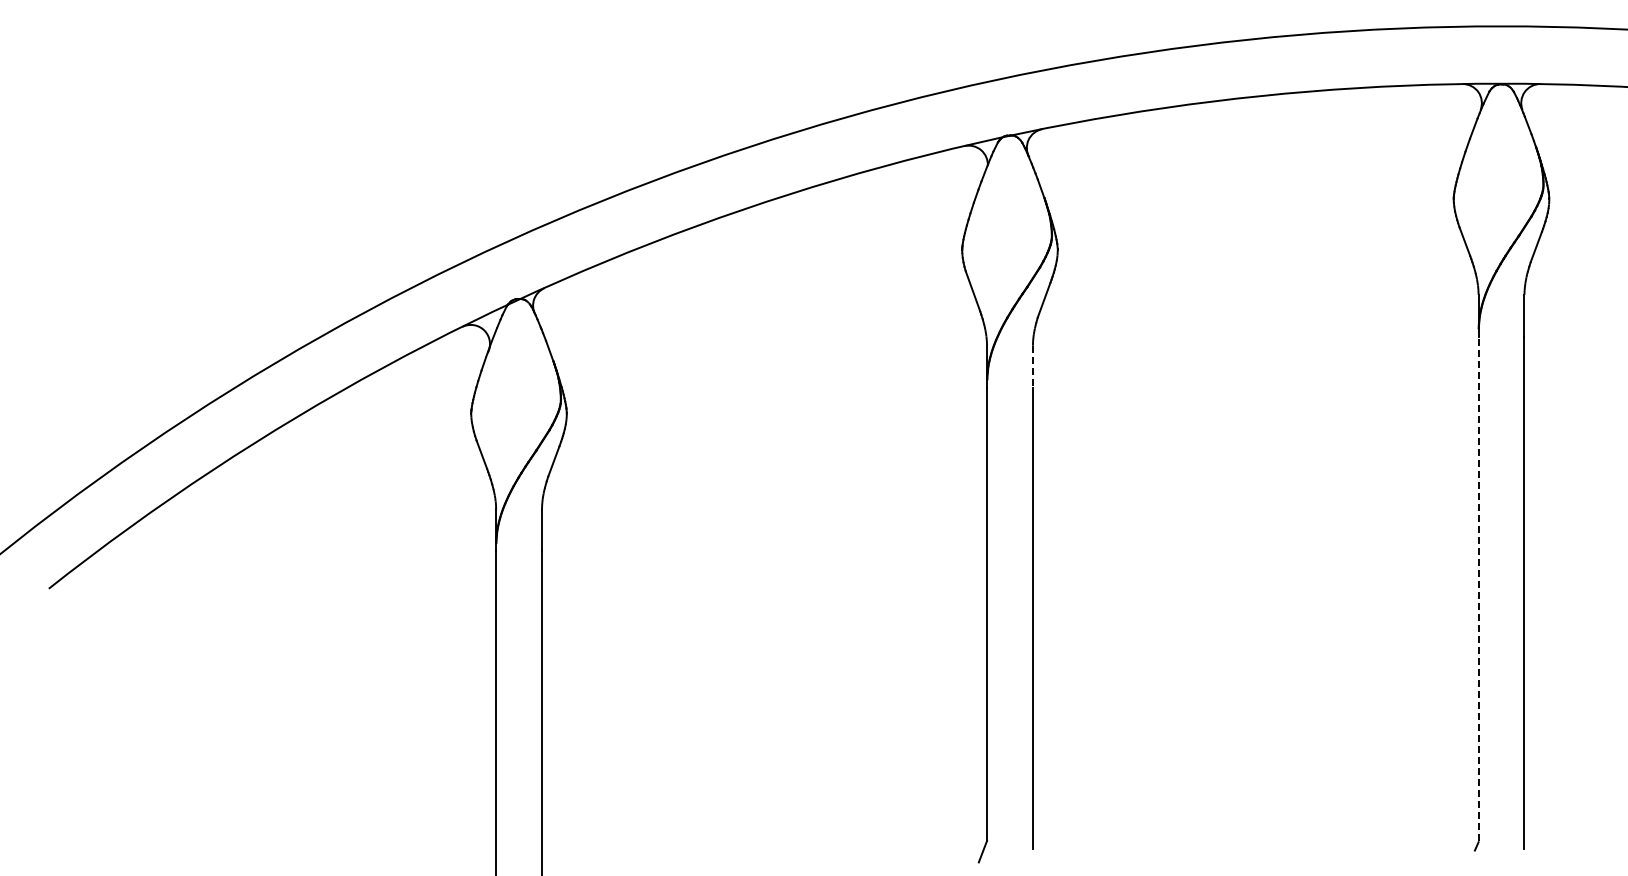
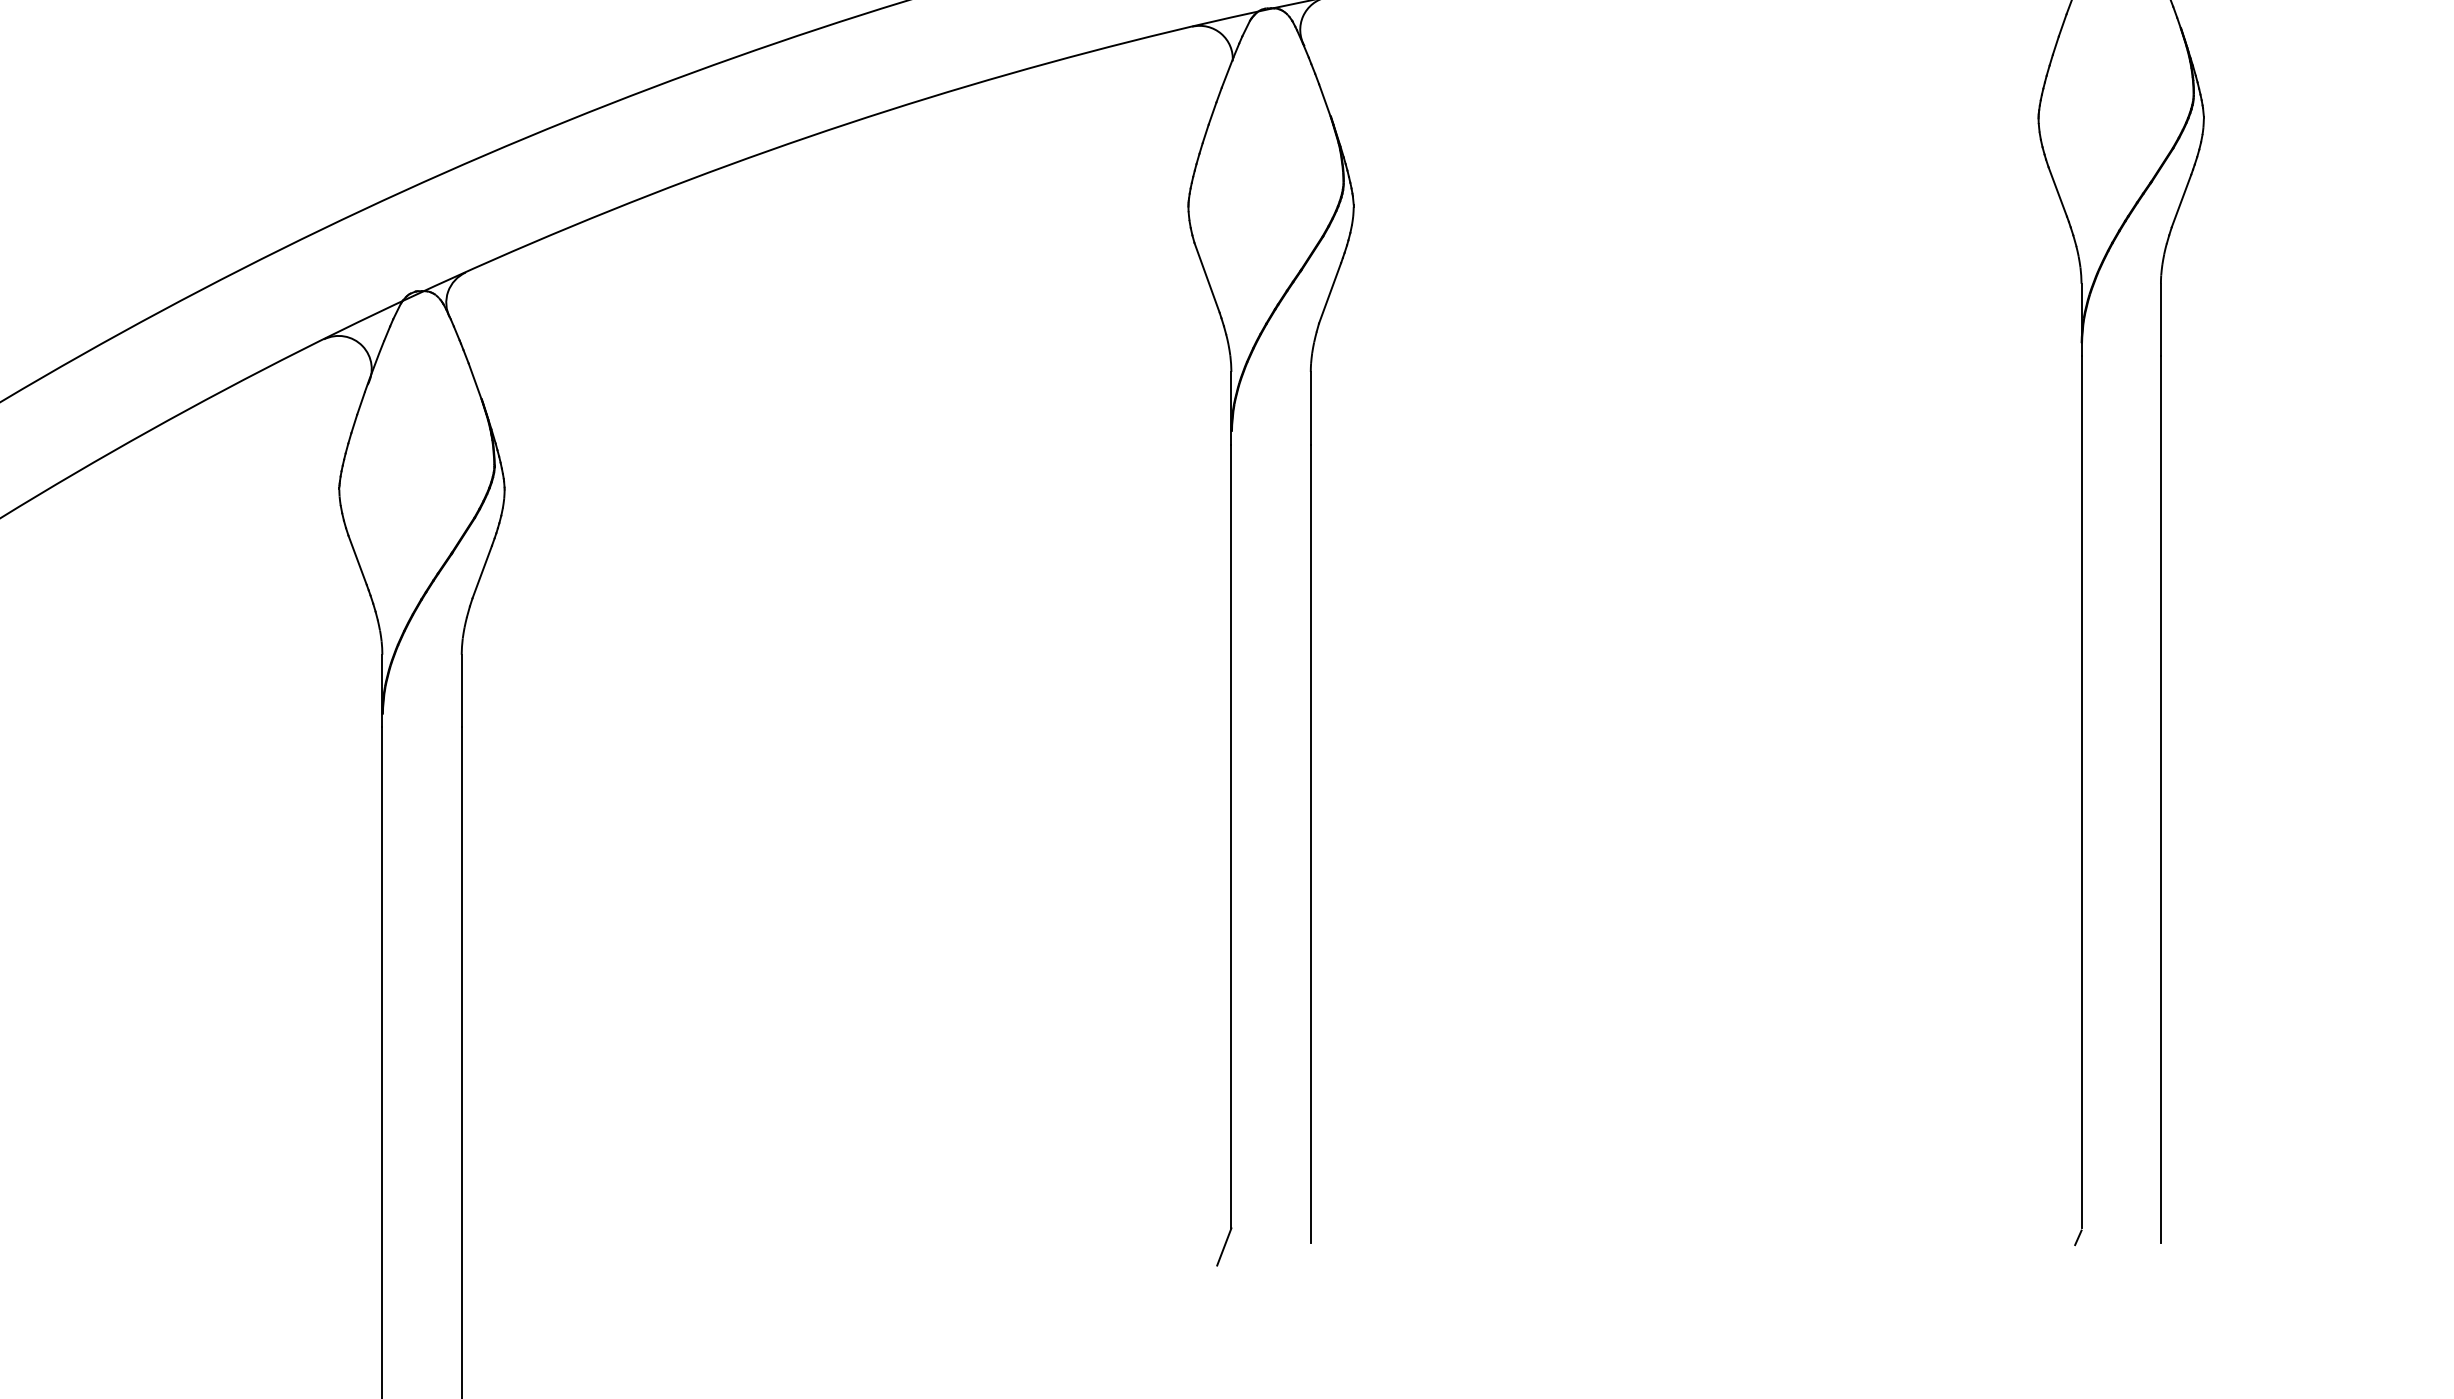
line: (1032, 367) -> (1310, 409), dashed -> solid
line: (1478, 588) -> (2081, 791), dashed -> solid

